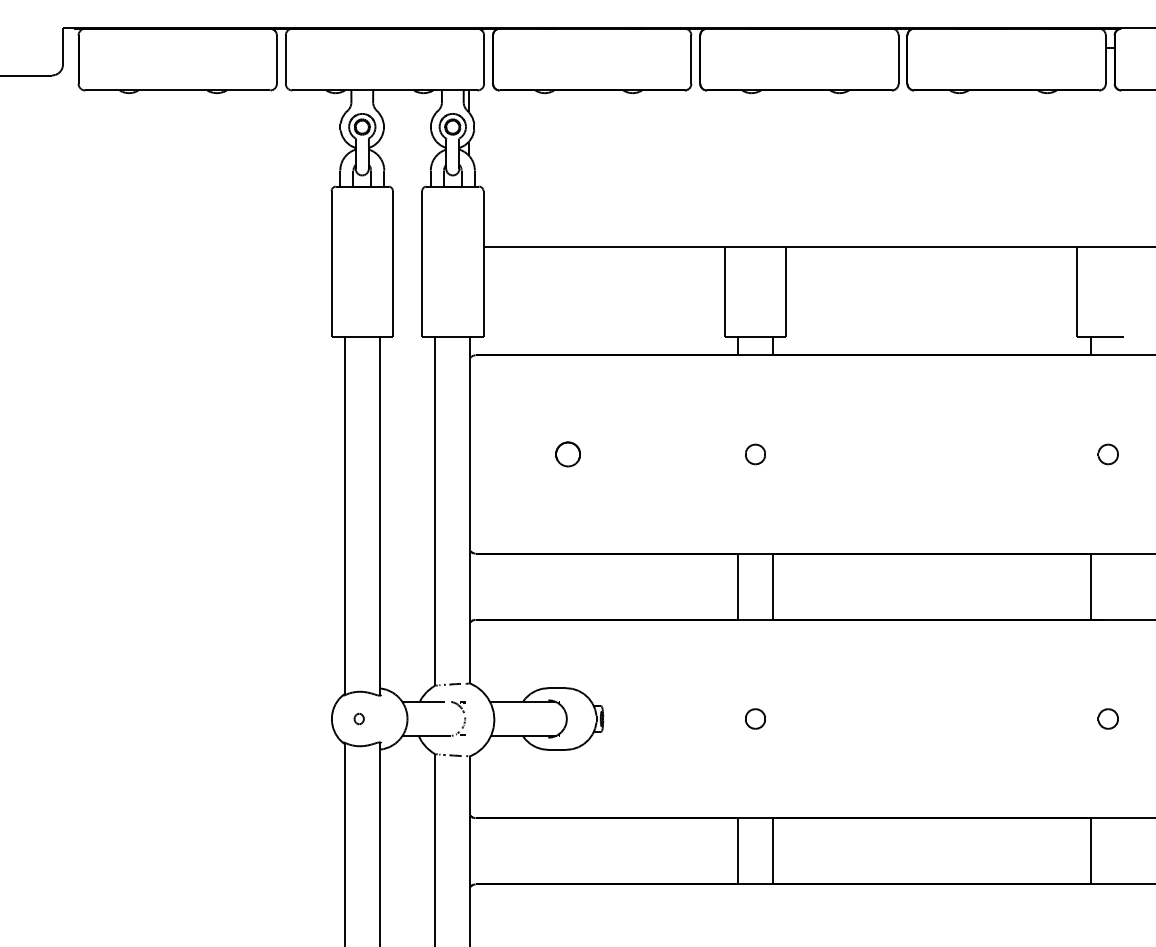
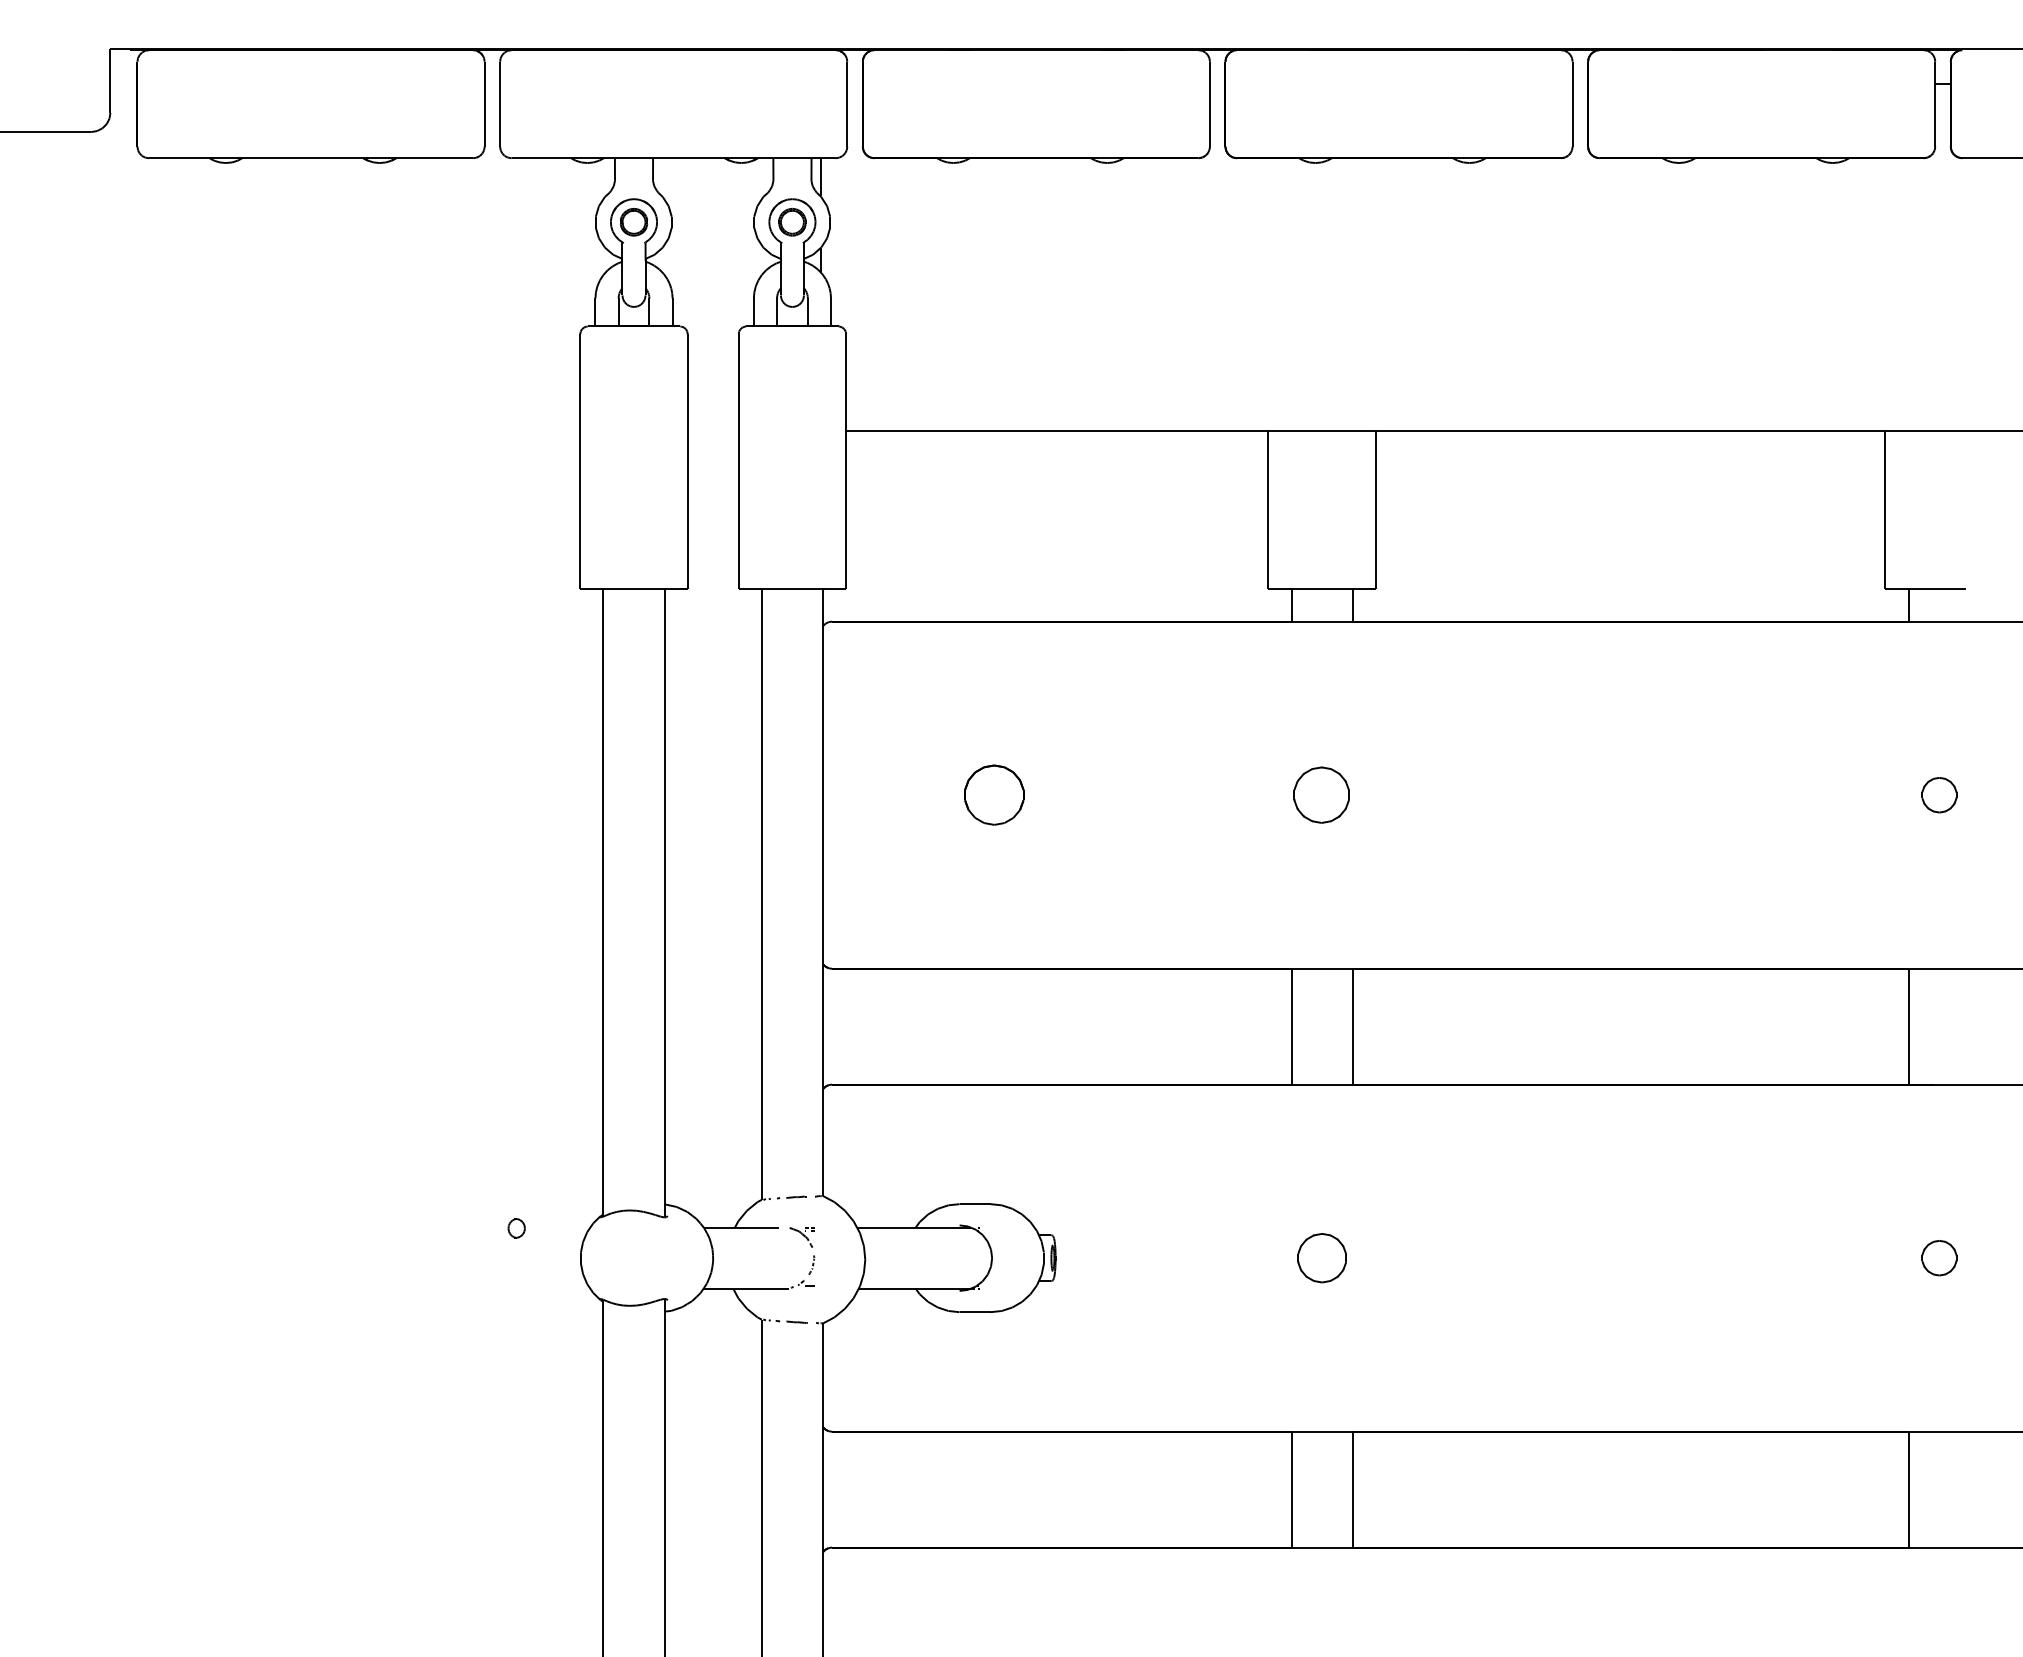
part: (567, 454) -> (993, 795), size x1.4
part: (755, 454) -> (1322, 795), size x1.6
part: (358, 718) -> (515, 1227), moved
part: (755, 718) -> (1322, 1257), size x1.4

